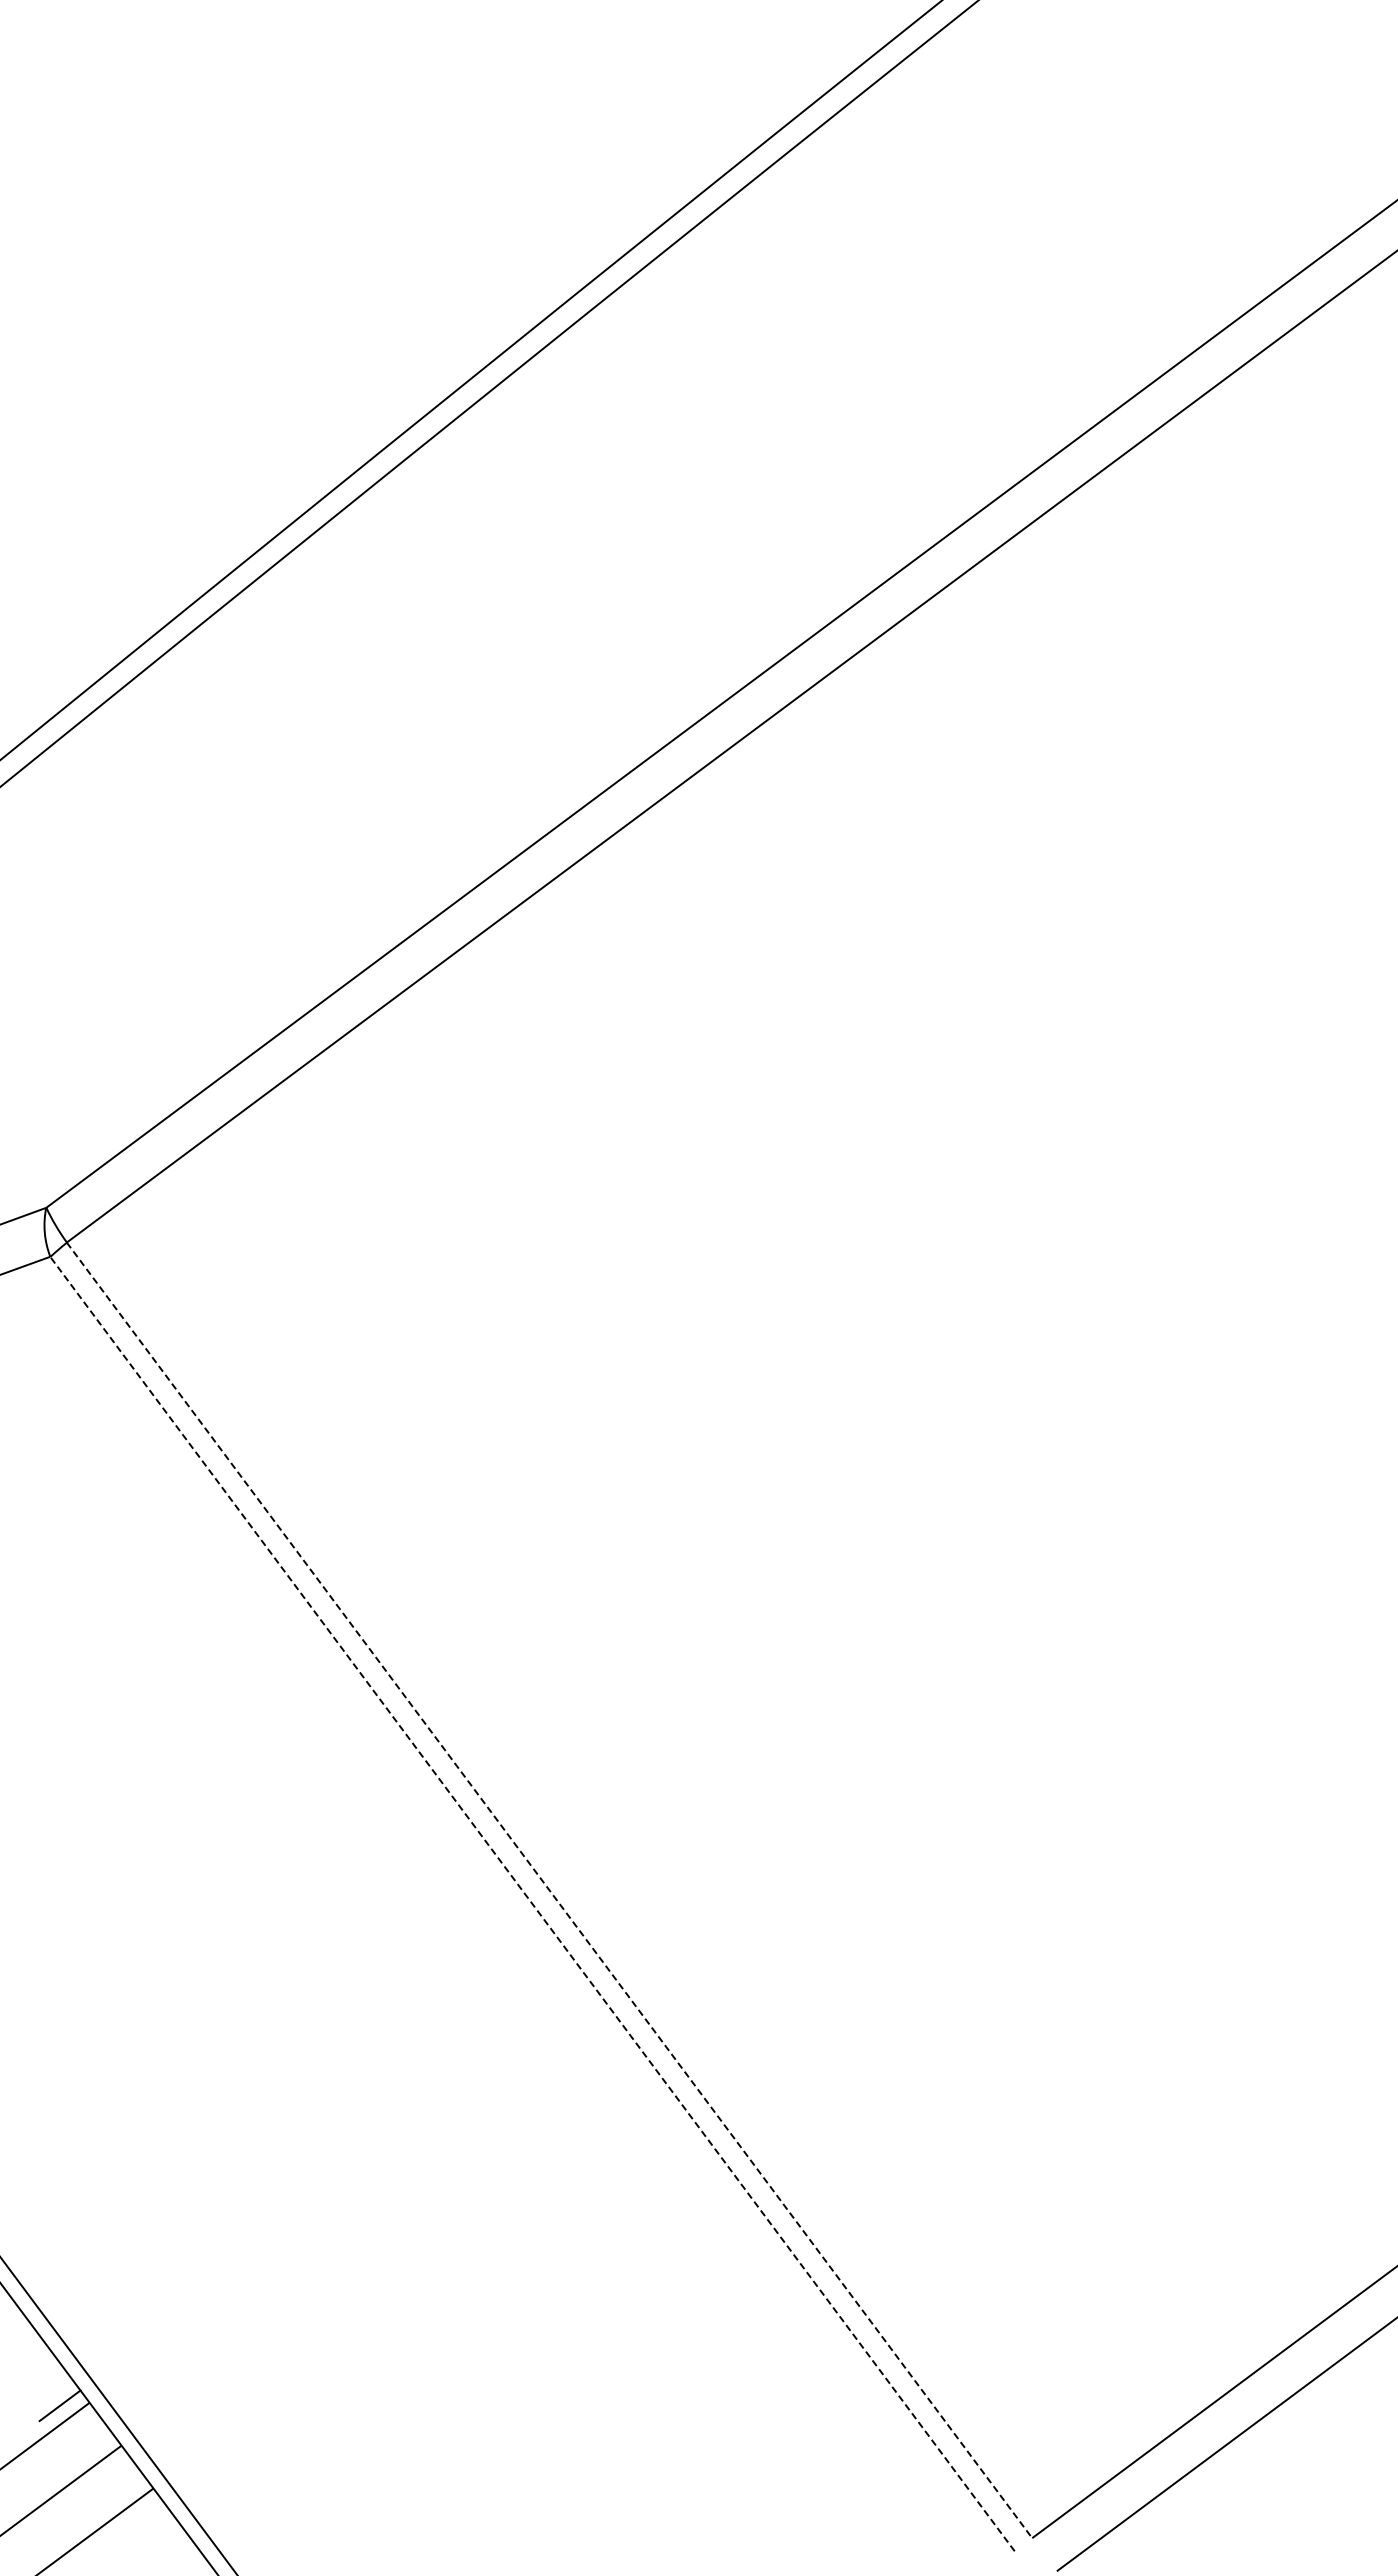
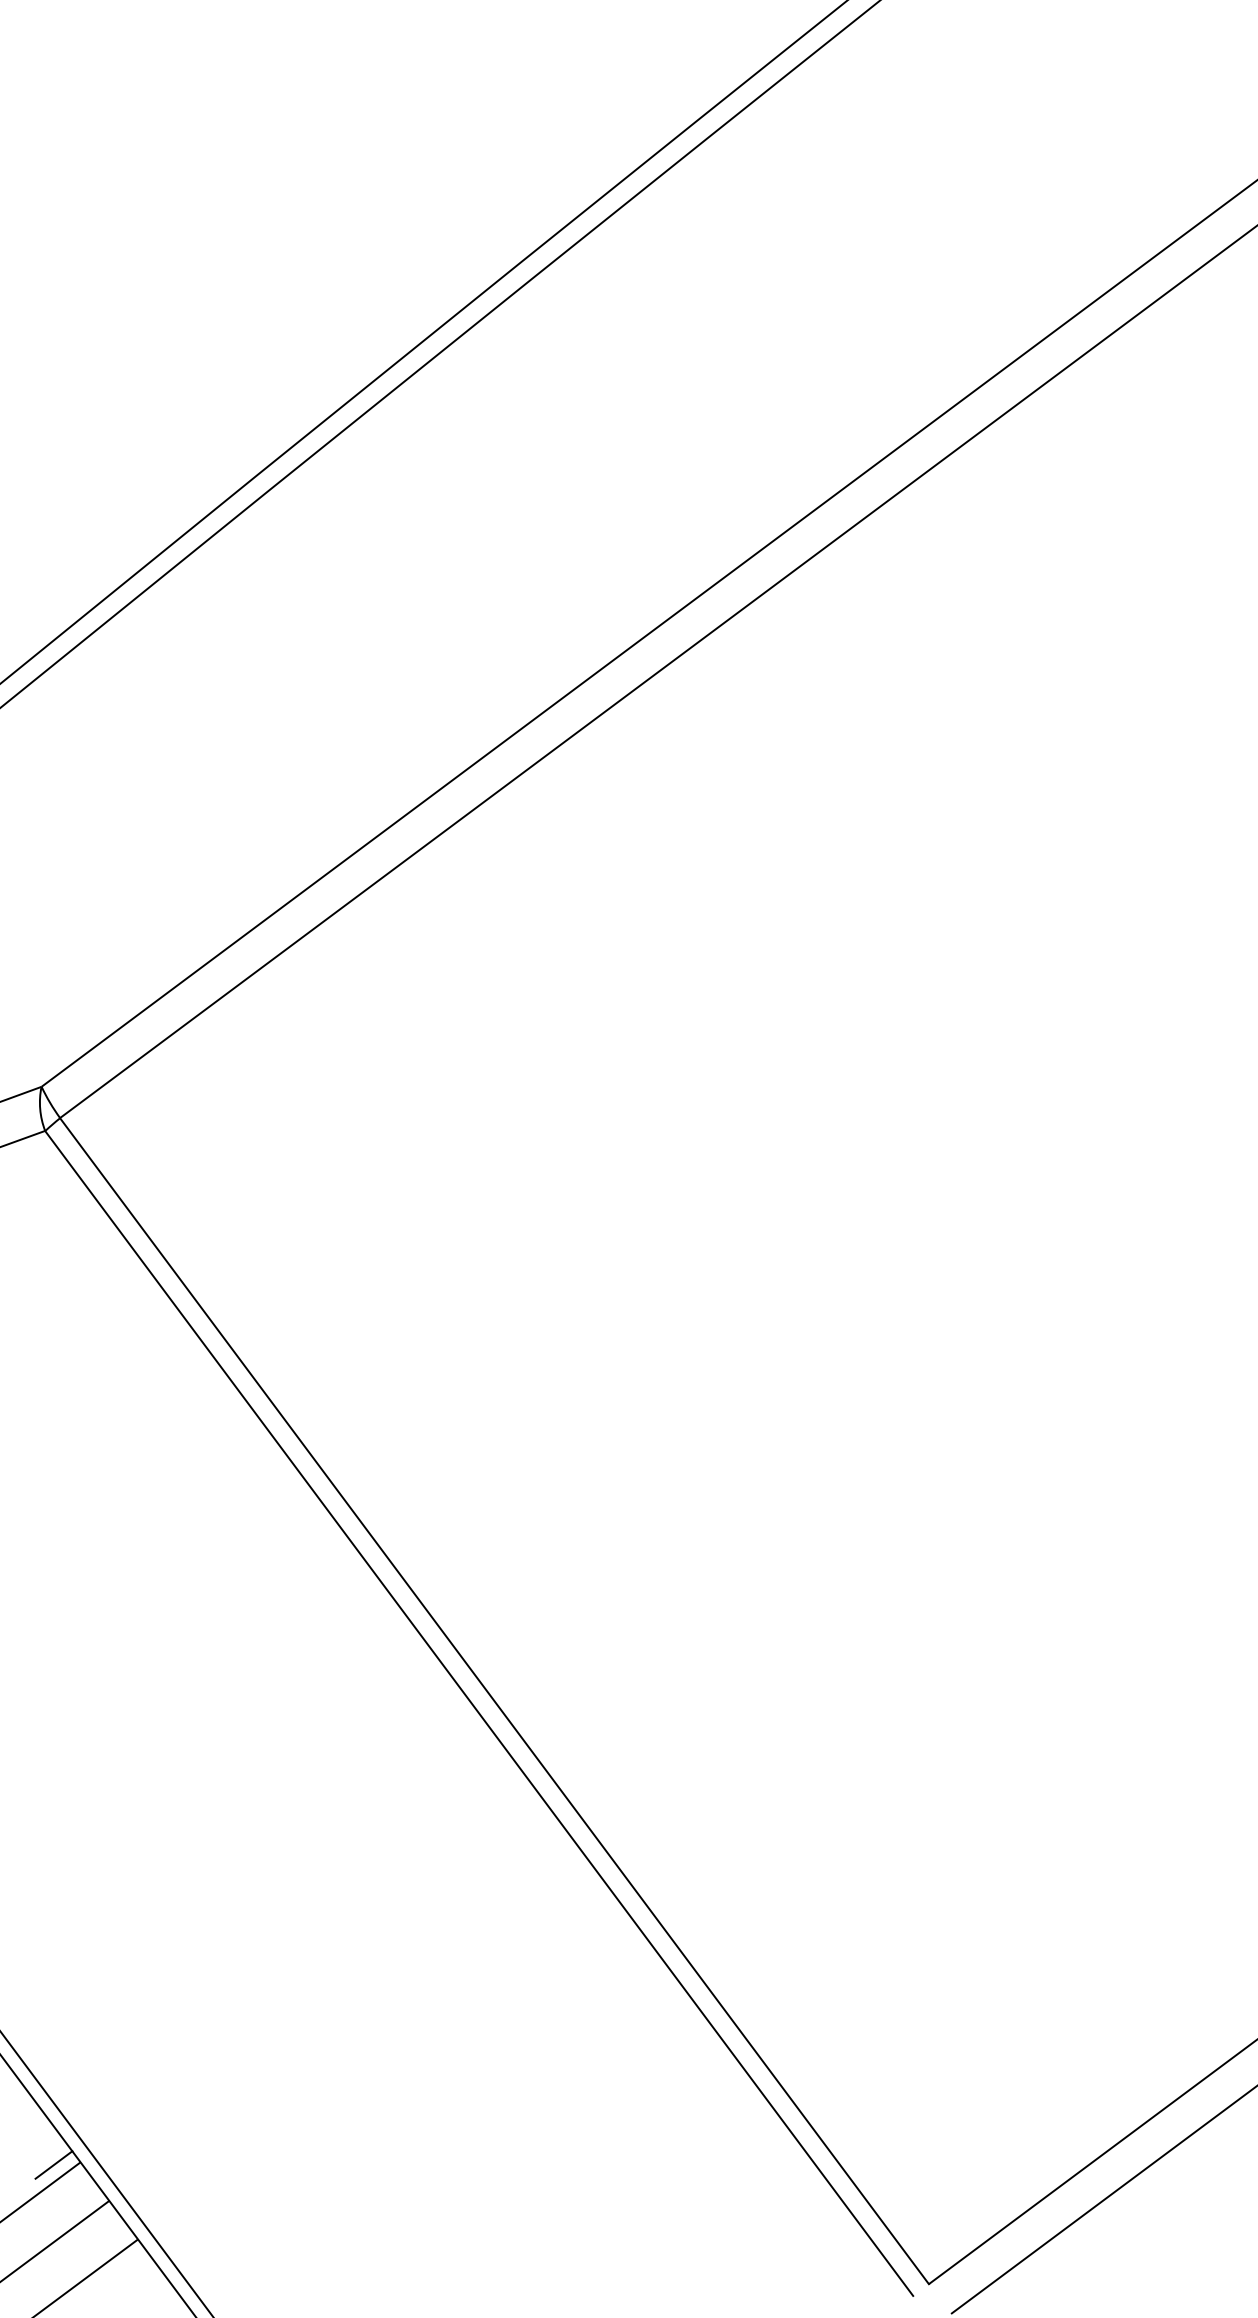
line: (549, 1890) -> (494, 1701), dashed -> solid
line: (532, 1903) -> (479, 1712), dashed -> solid

